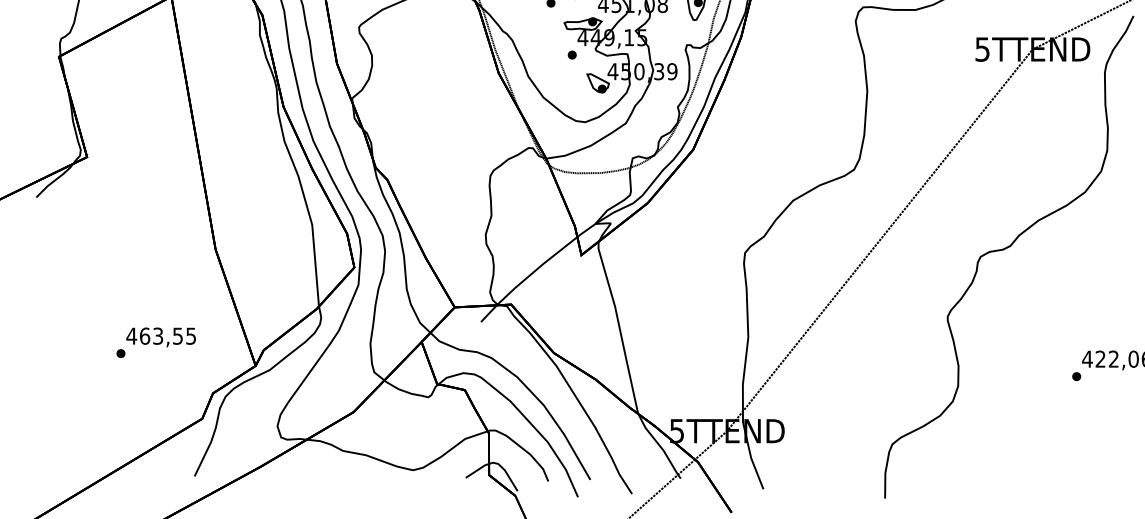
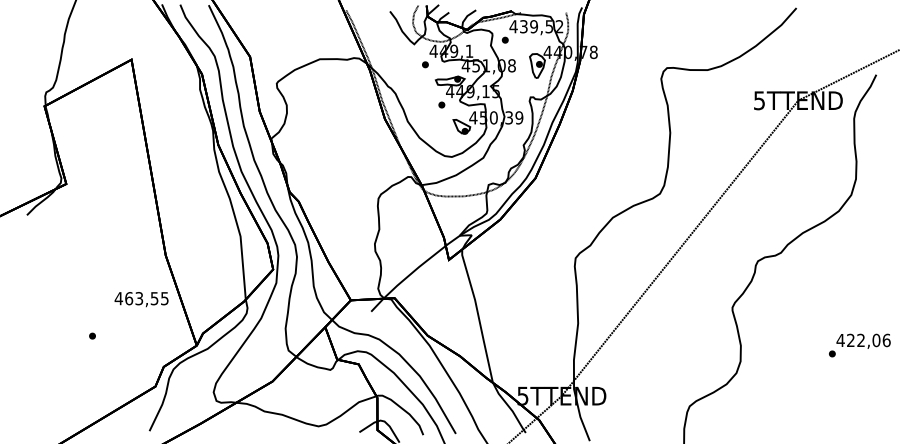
text: (160, 337) -> (141, 299), moved

